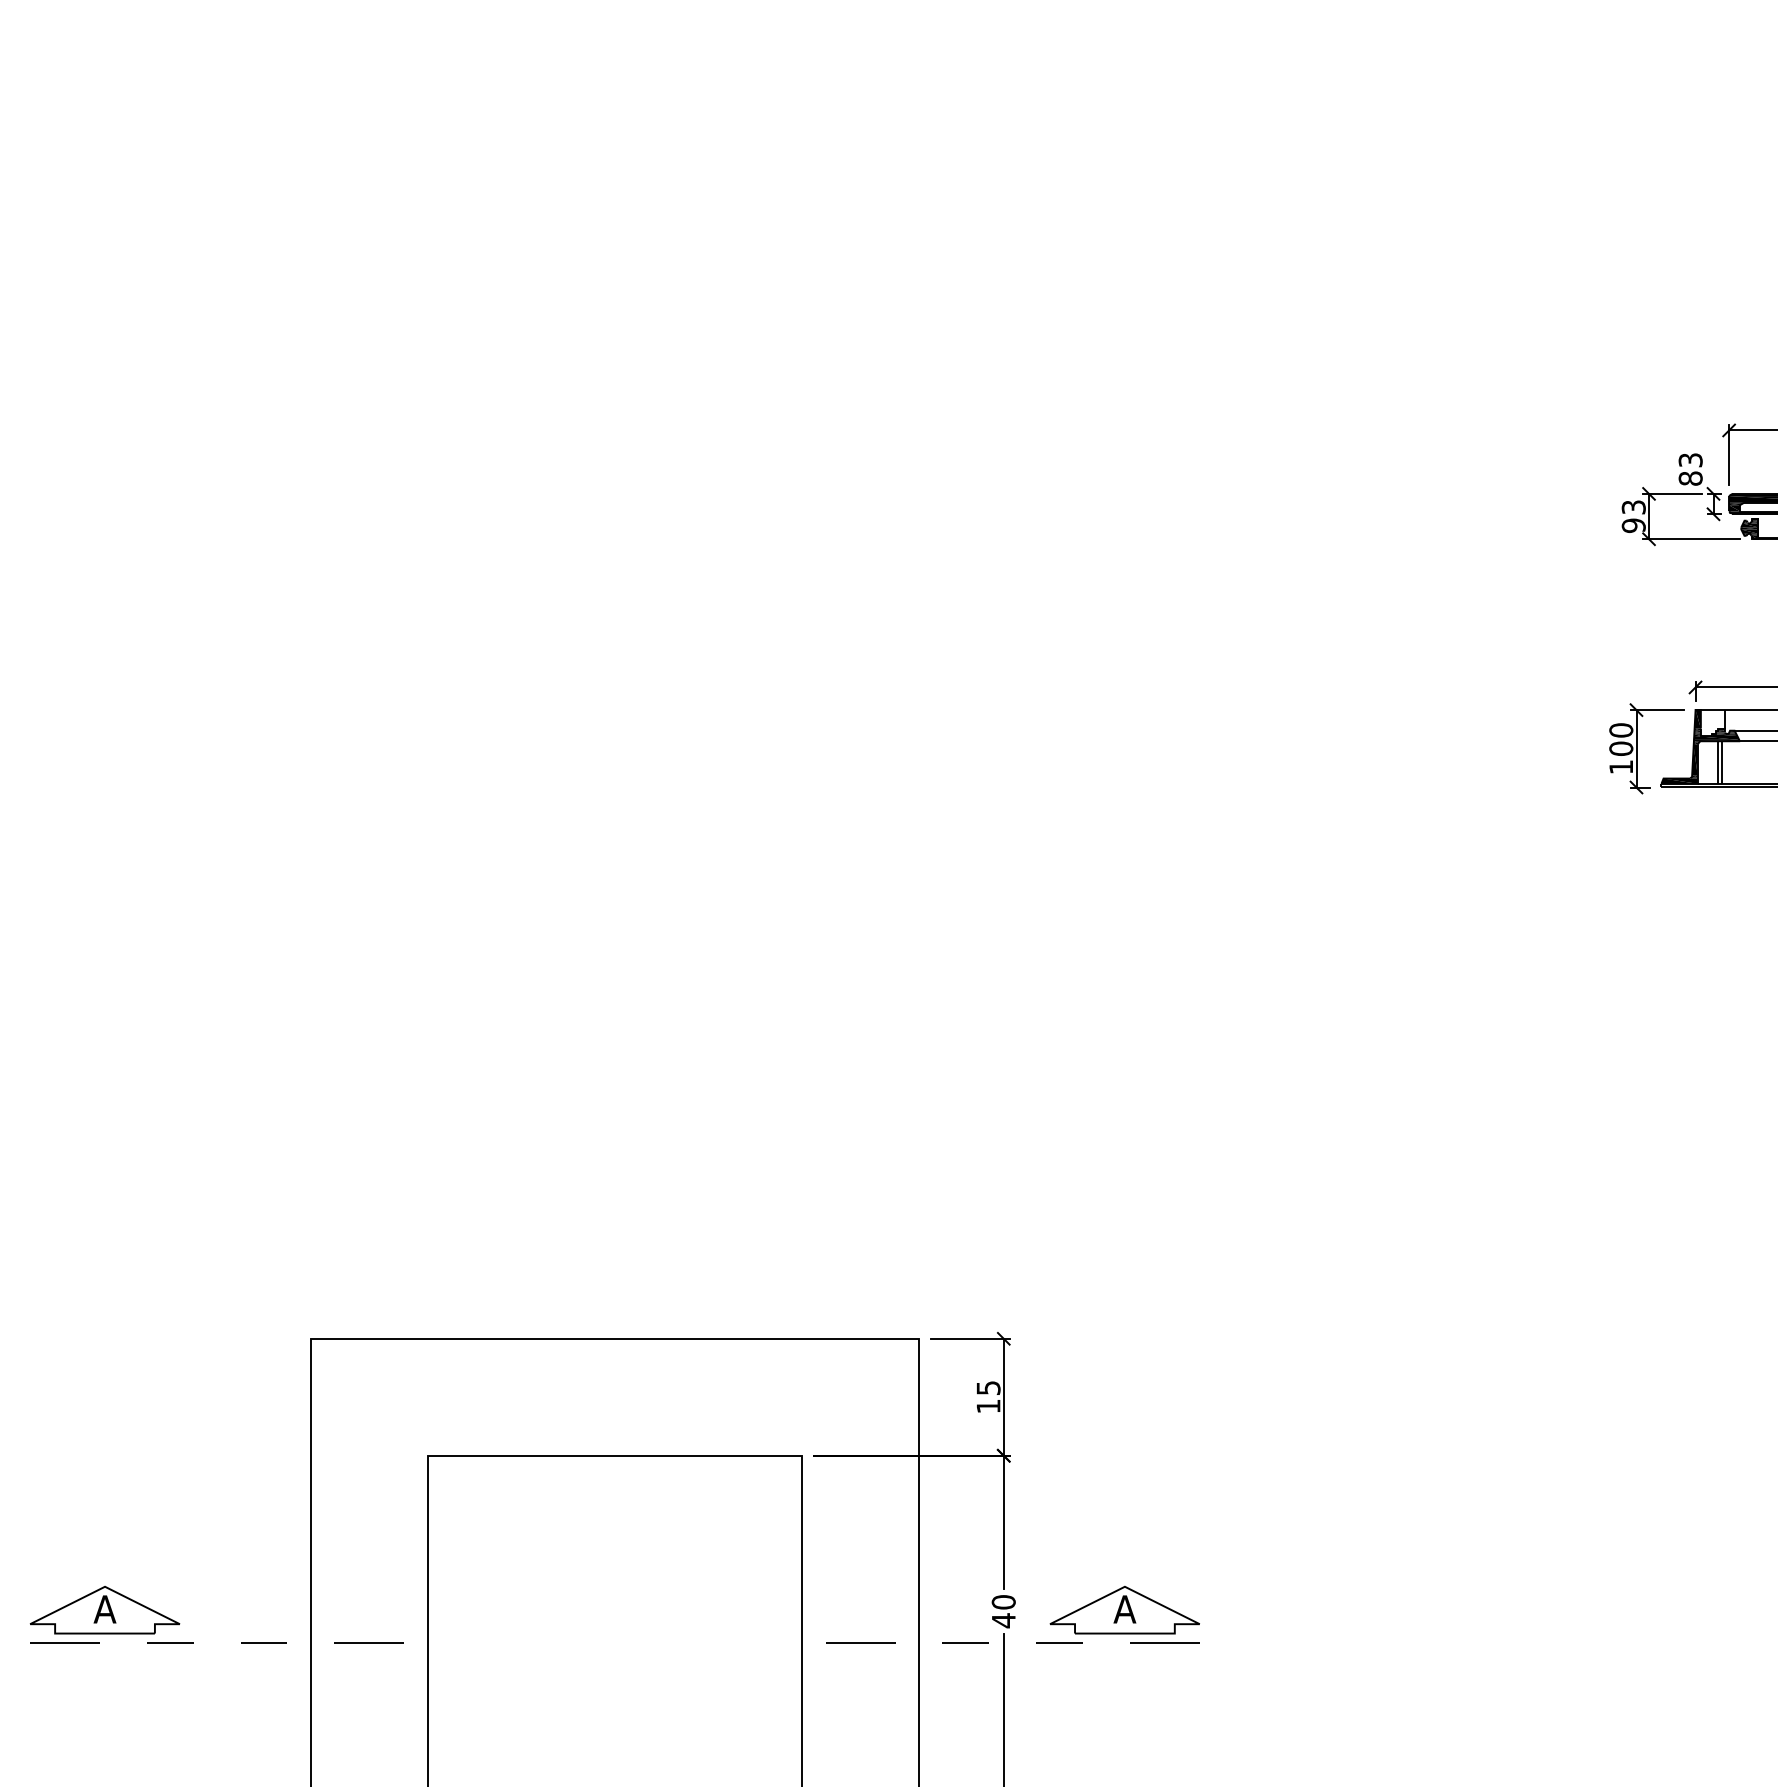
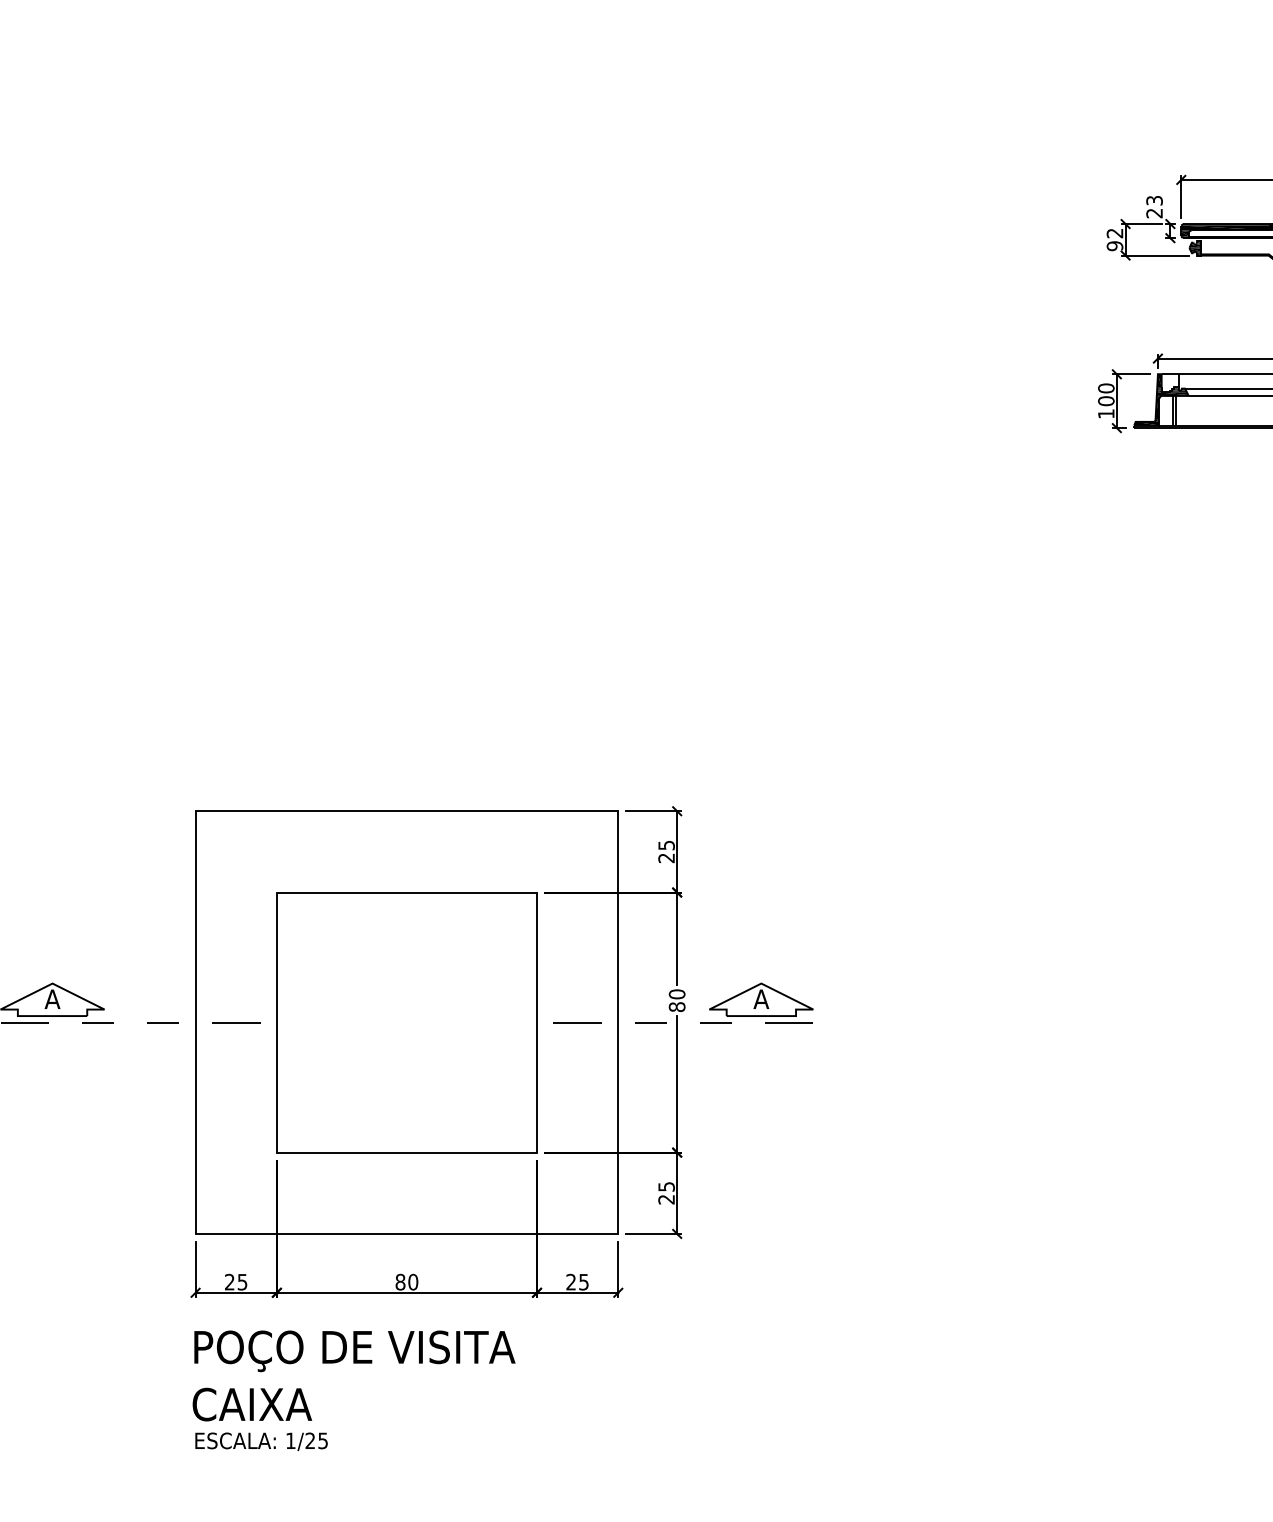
text: (1690, 478) -> (1154, 213), 83 -> 23
text: (1634, 507) -> (1115, 233), 93 -> 92
text: (988, 1406) -> (666, 858), 15 -> 25
text: (1002, 1619) -> (676, 1006), 40 -> 80

